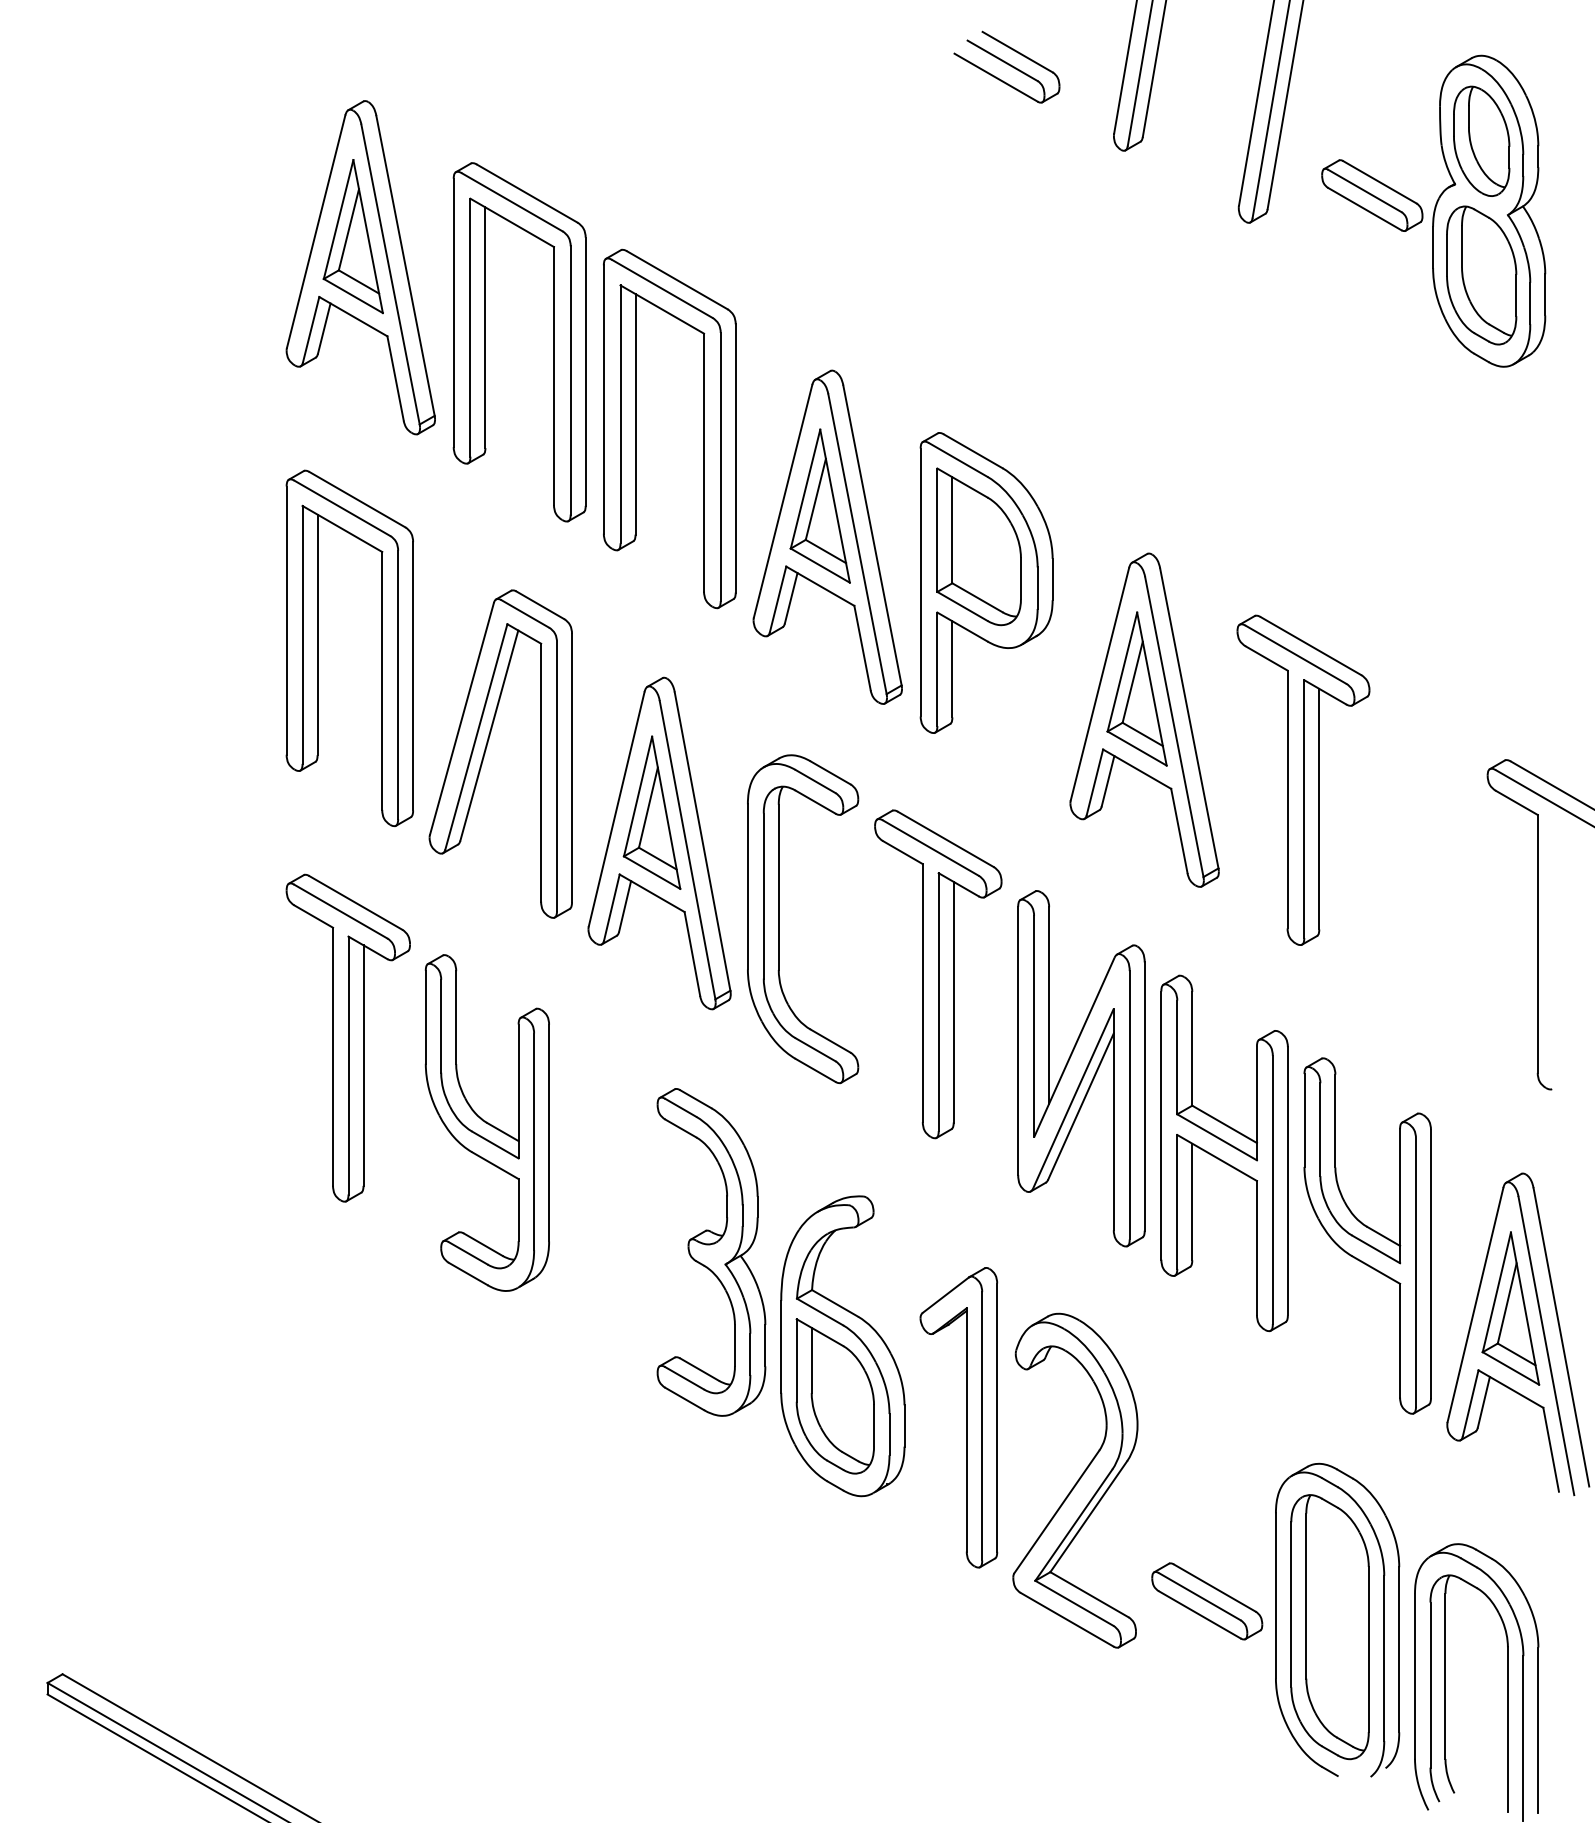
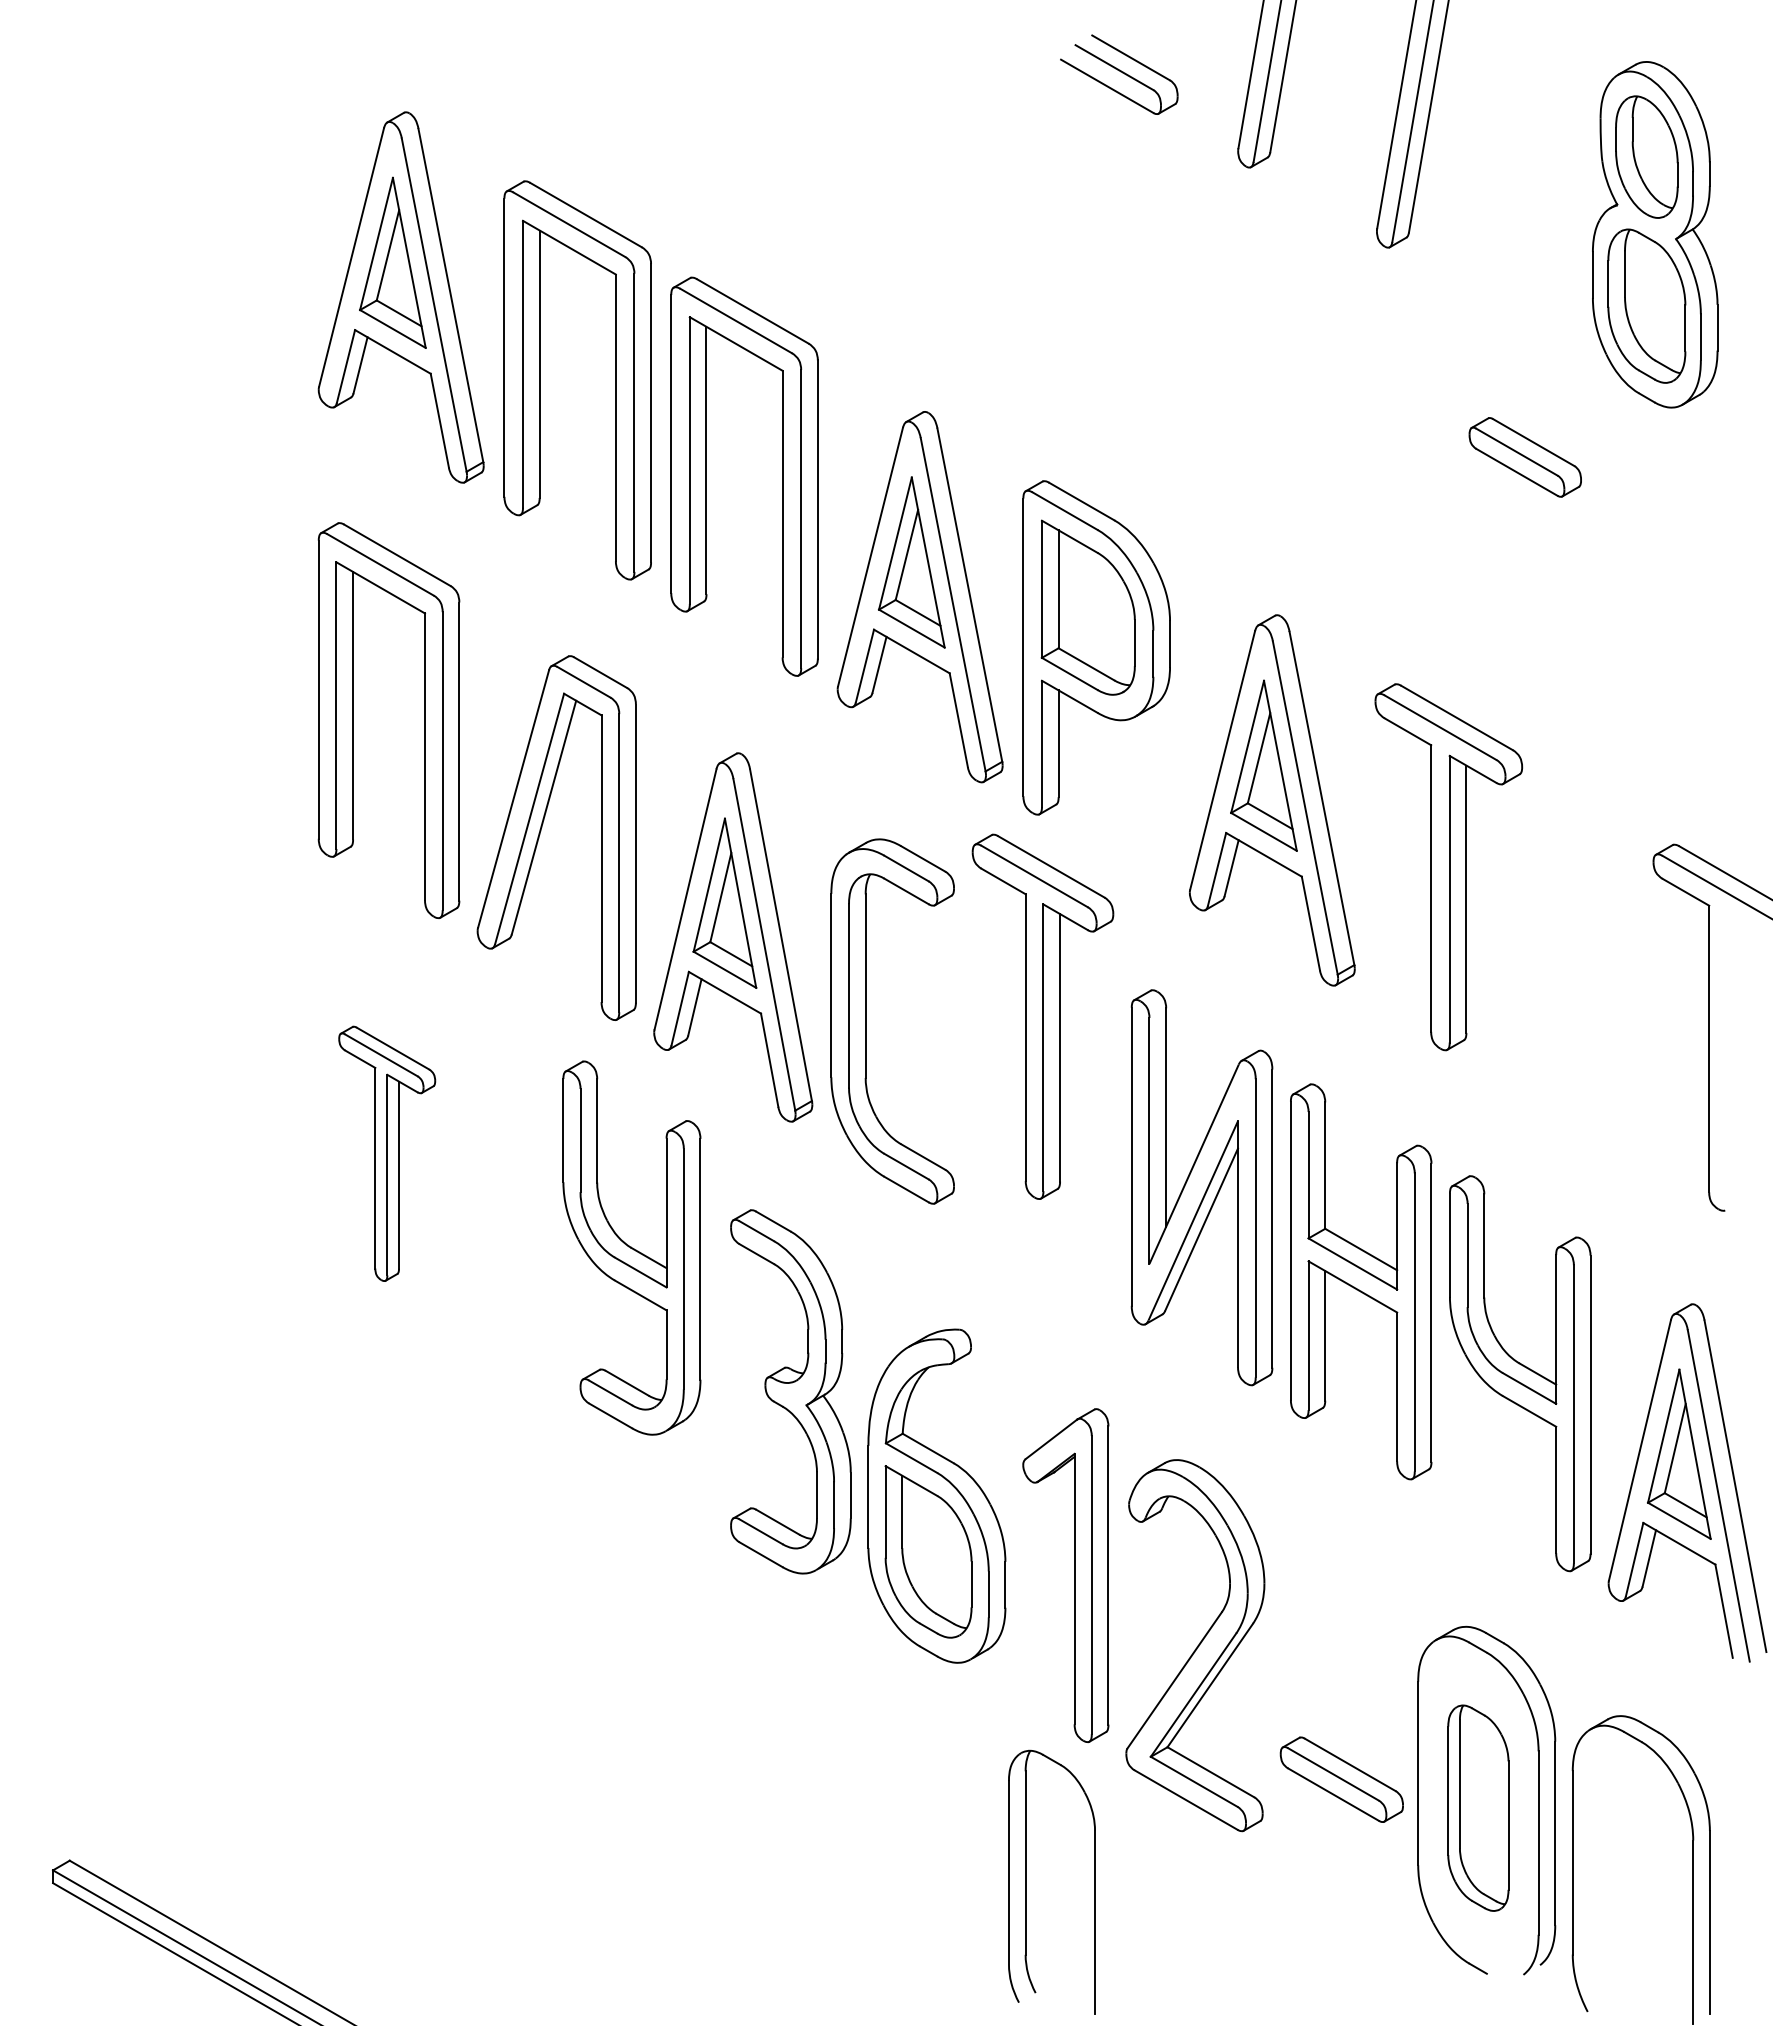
part: (1371, 195) -> (1524, 457), moved
part: (937, 974) -> (1042, 1016), moved
part: (347, 1037) -> (386, 1153), size x0.7
part: (487, 1122) -> (631, 1247), moved
part: (1330, 1626) -> (1478, 1807), size x0.7
part: (1446, 1692) -> (1026, 1881), moved

